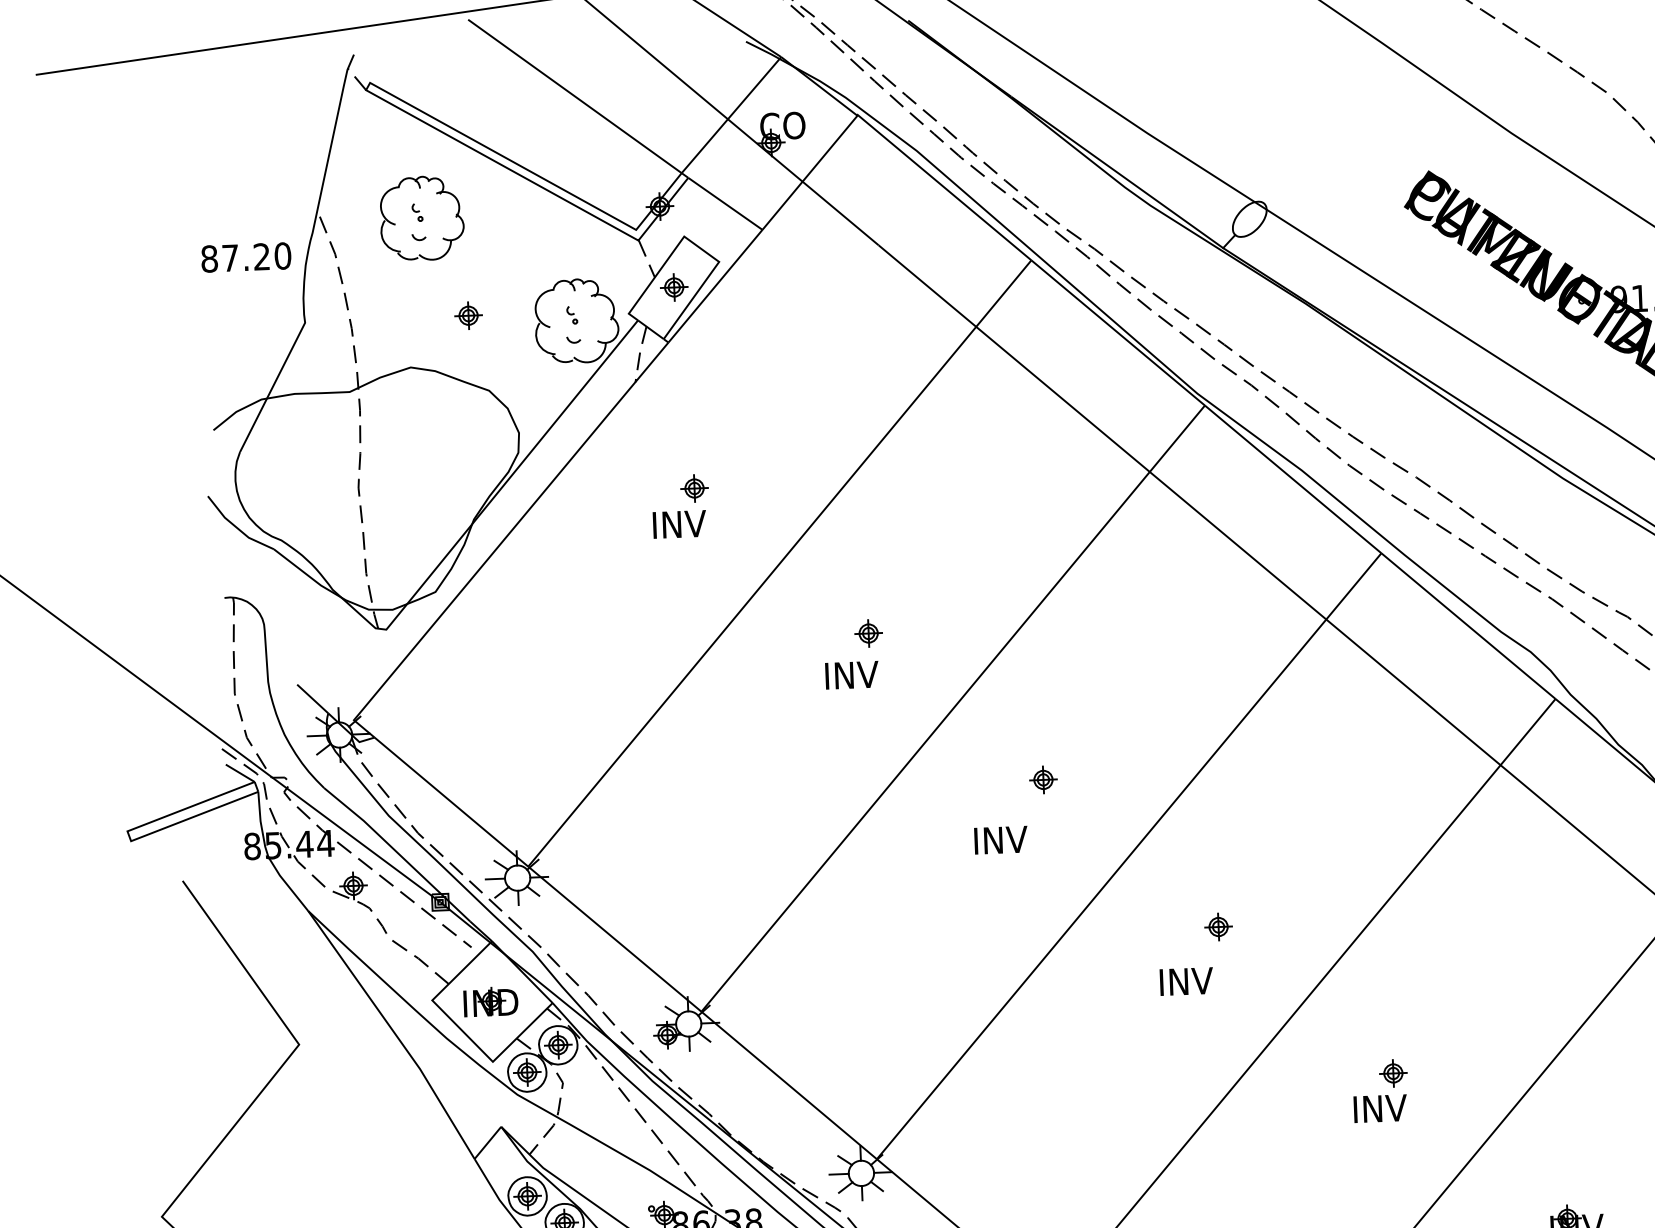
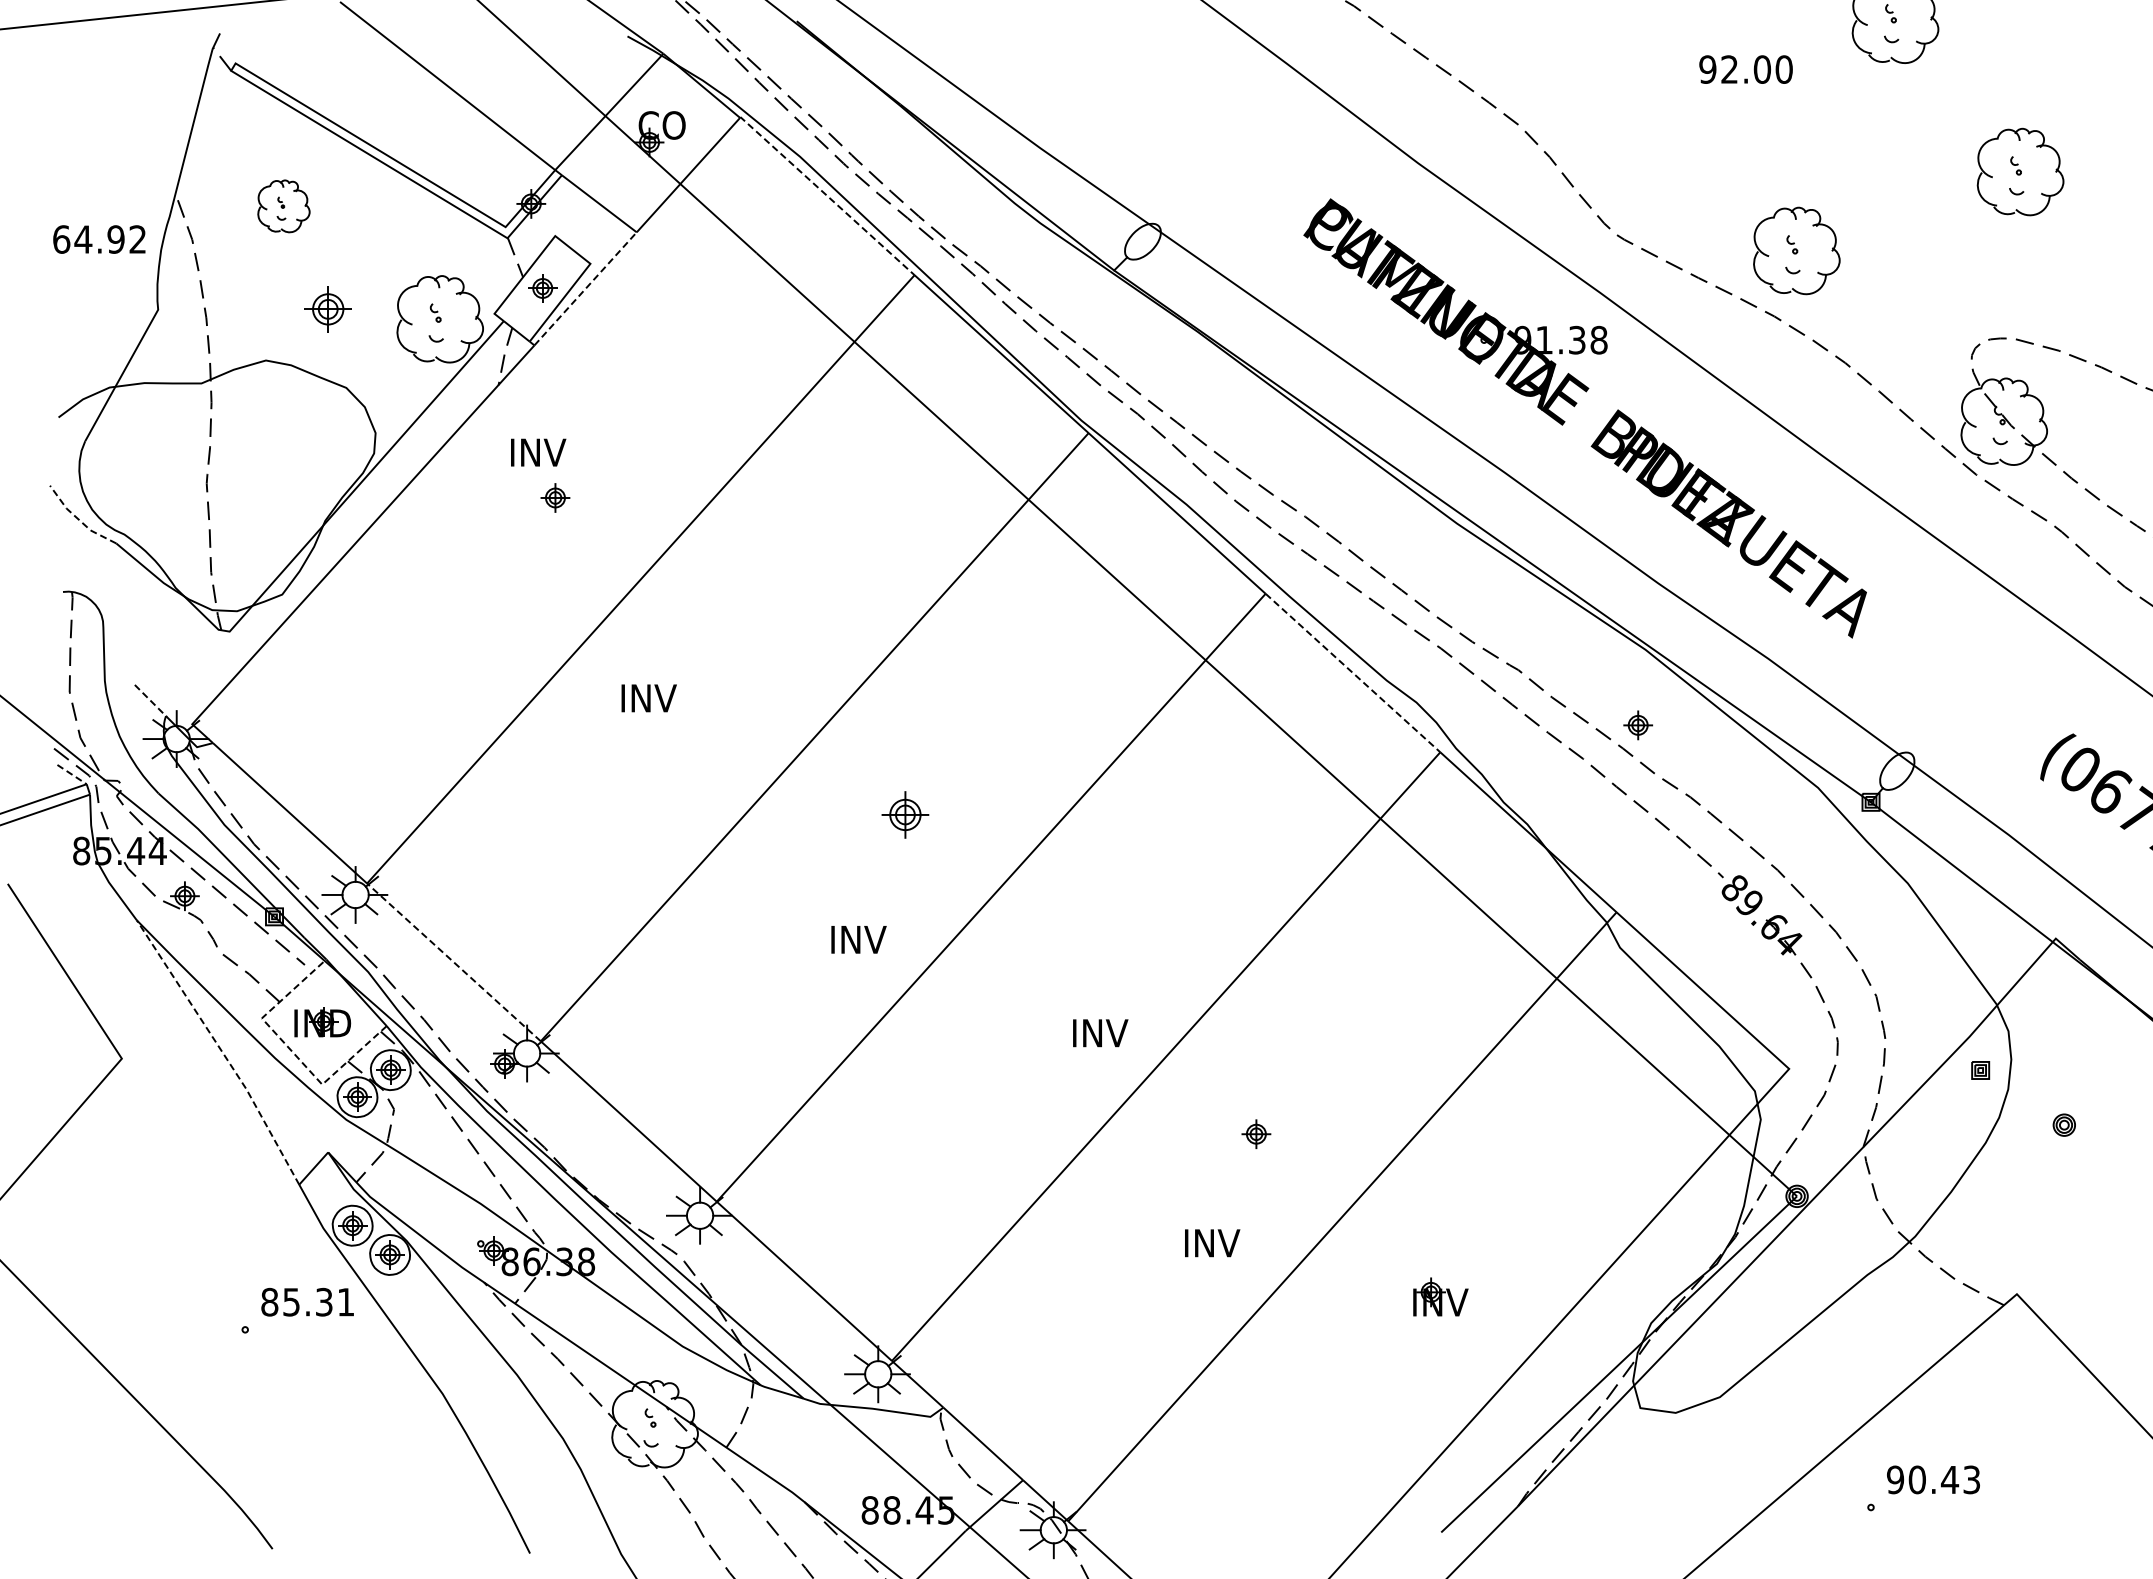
line: (943, 187) -> (826, 195), solid -> dashed
part: (421, 218) -> (283, 206), size x0.6
text: (245, 257) -> (99, 239), 87.20 -> 64.92
line: (715, 285) -> (585, 288), solid -> dashed
part: (467, 315) -> (327, 308), size x1.6
text: (679, 524) -> (538, 452), moved
line: (236, 527) -> (78, 519), solid -> dashed
line: (1468, 626) -> (1353, 673), solid -> dashed
part: (868, 633) -> (729, 655), removed
text: (851, 675) -> (648, 698), moved
line: (312, 698) -> (150, 700), solid -> dashed
line: (240, 773) -> (72, 774), solid -> dashed
part: (1043, 779) -> (905, 814), size x1.6
text: (1000, 839) -> (858, 939), moved
part: (1218, 926) -> (1080, 974), removed
line: (614, 939) -> (453, 962), solid -> dashed
text: (1186, 981) -> (1100, 1033), moved
line: (462, 1031) -> (292, 1051), solid -> dashed
line: (394, 1032) -> (221, 1050), solid -> dashed
text: (1380, 1108) -> (1212, 1243), moved

